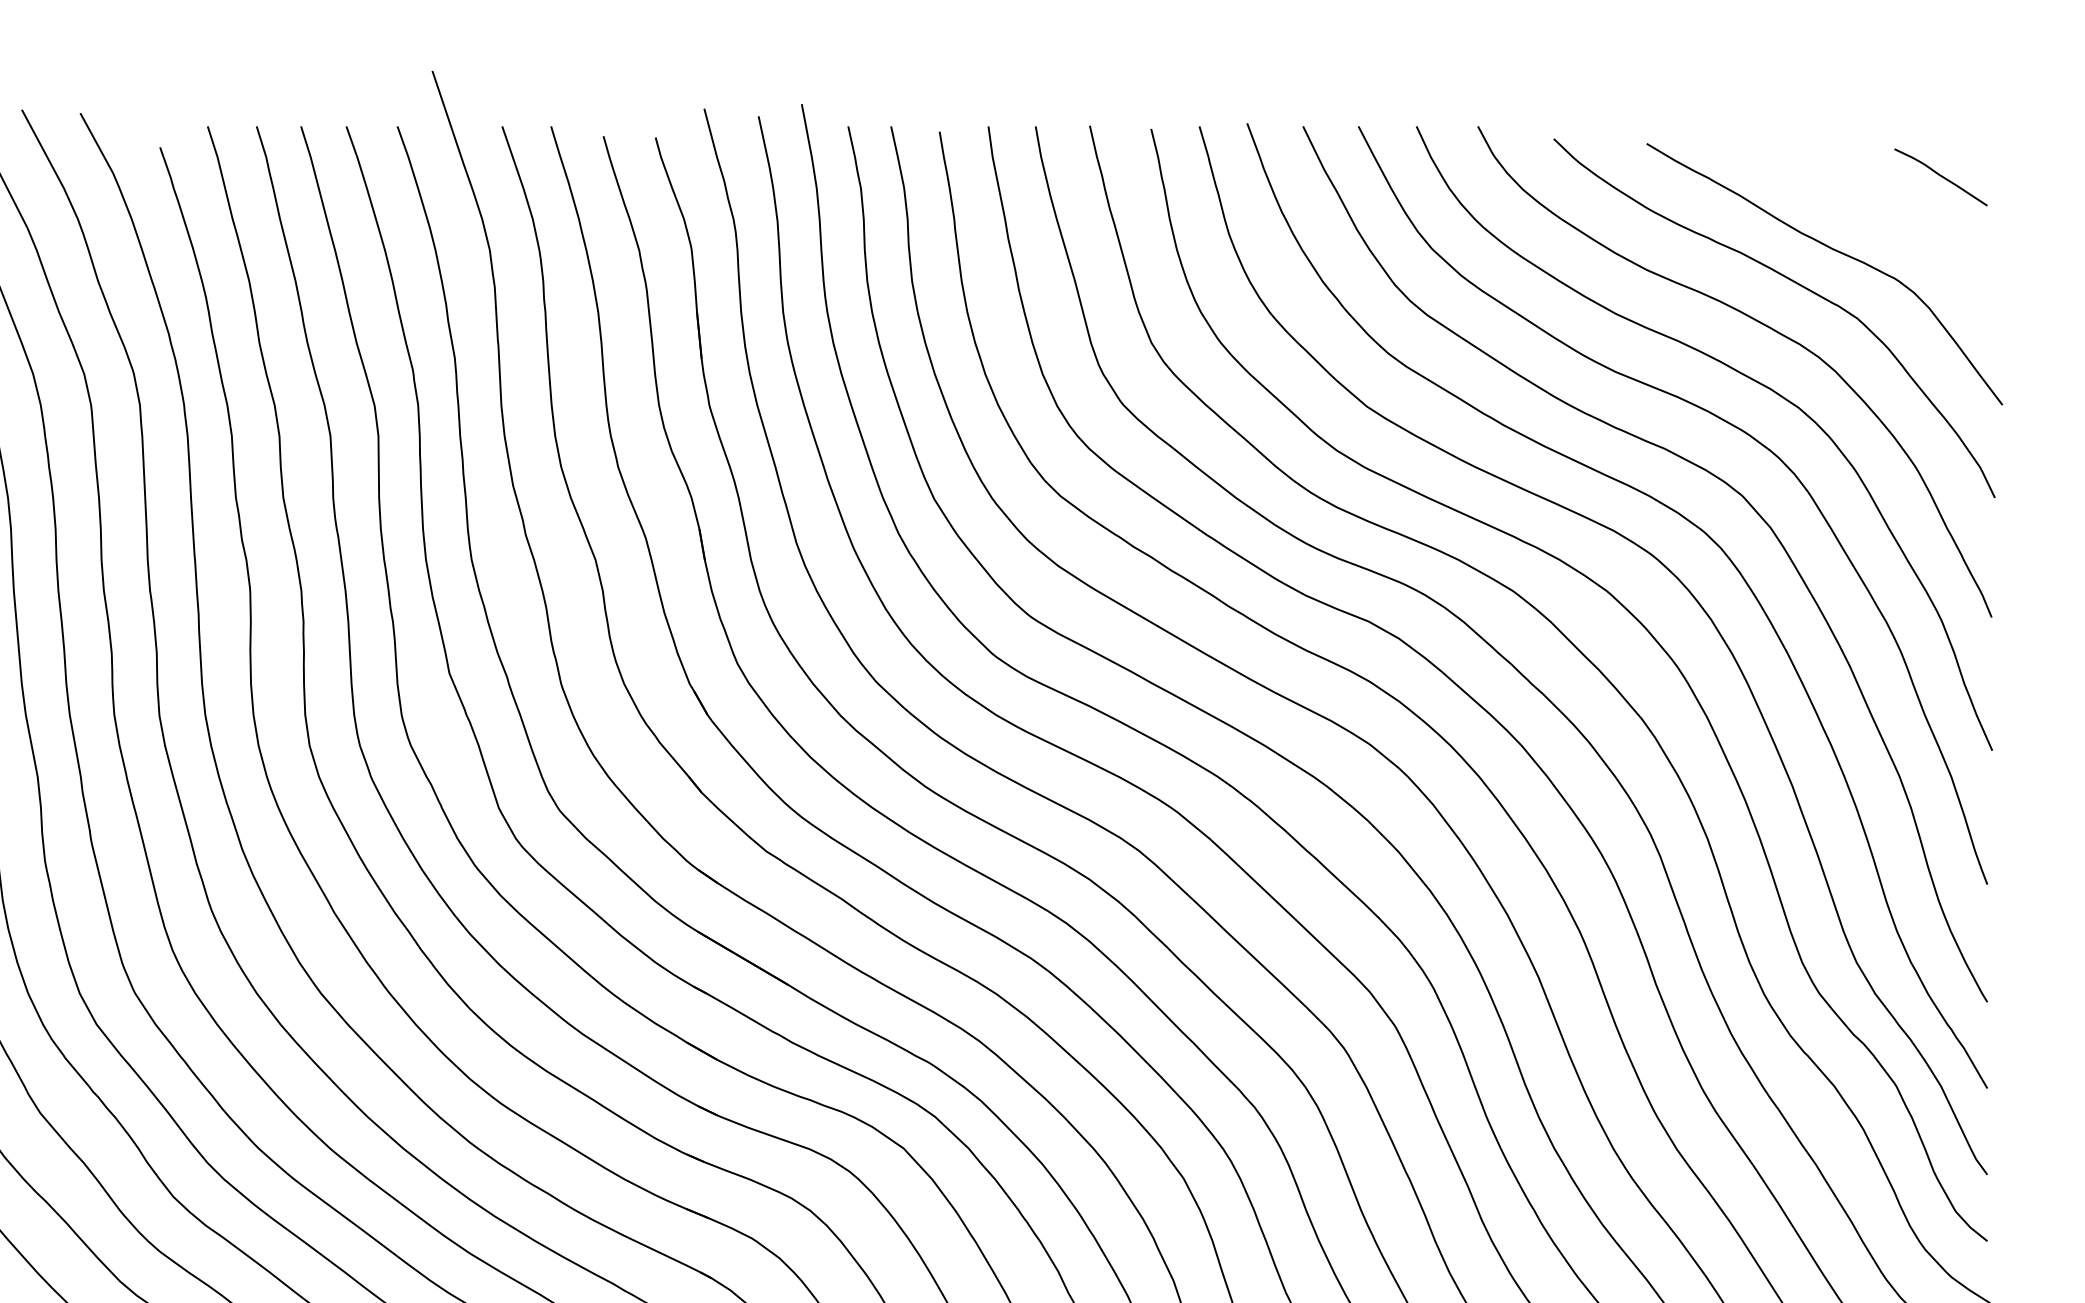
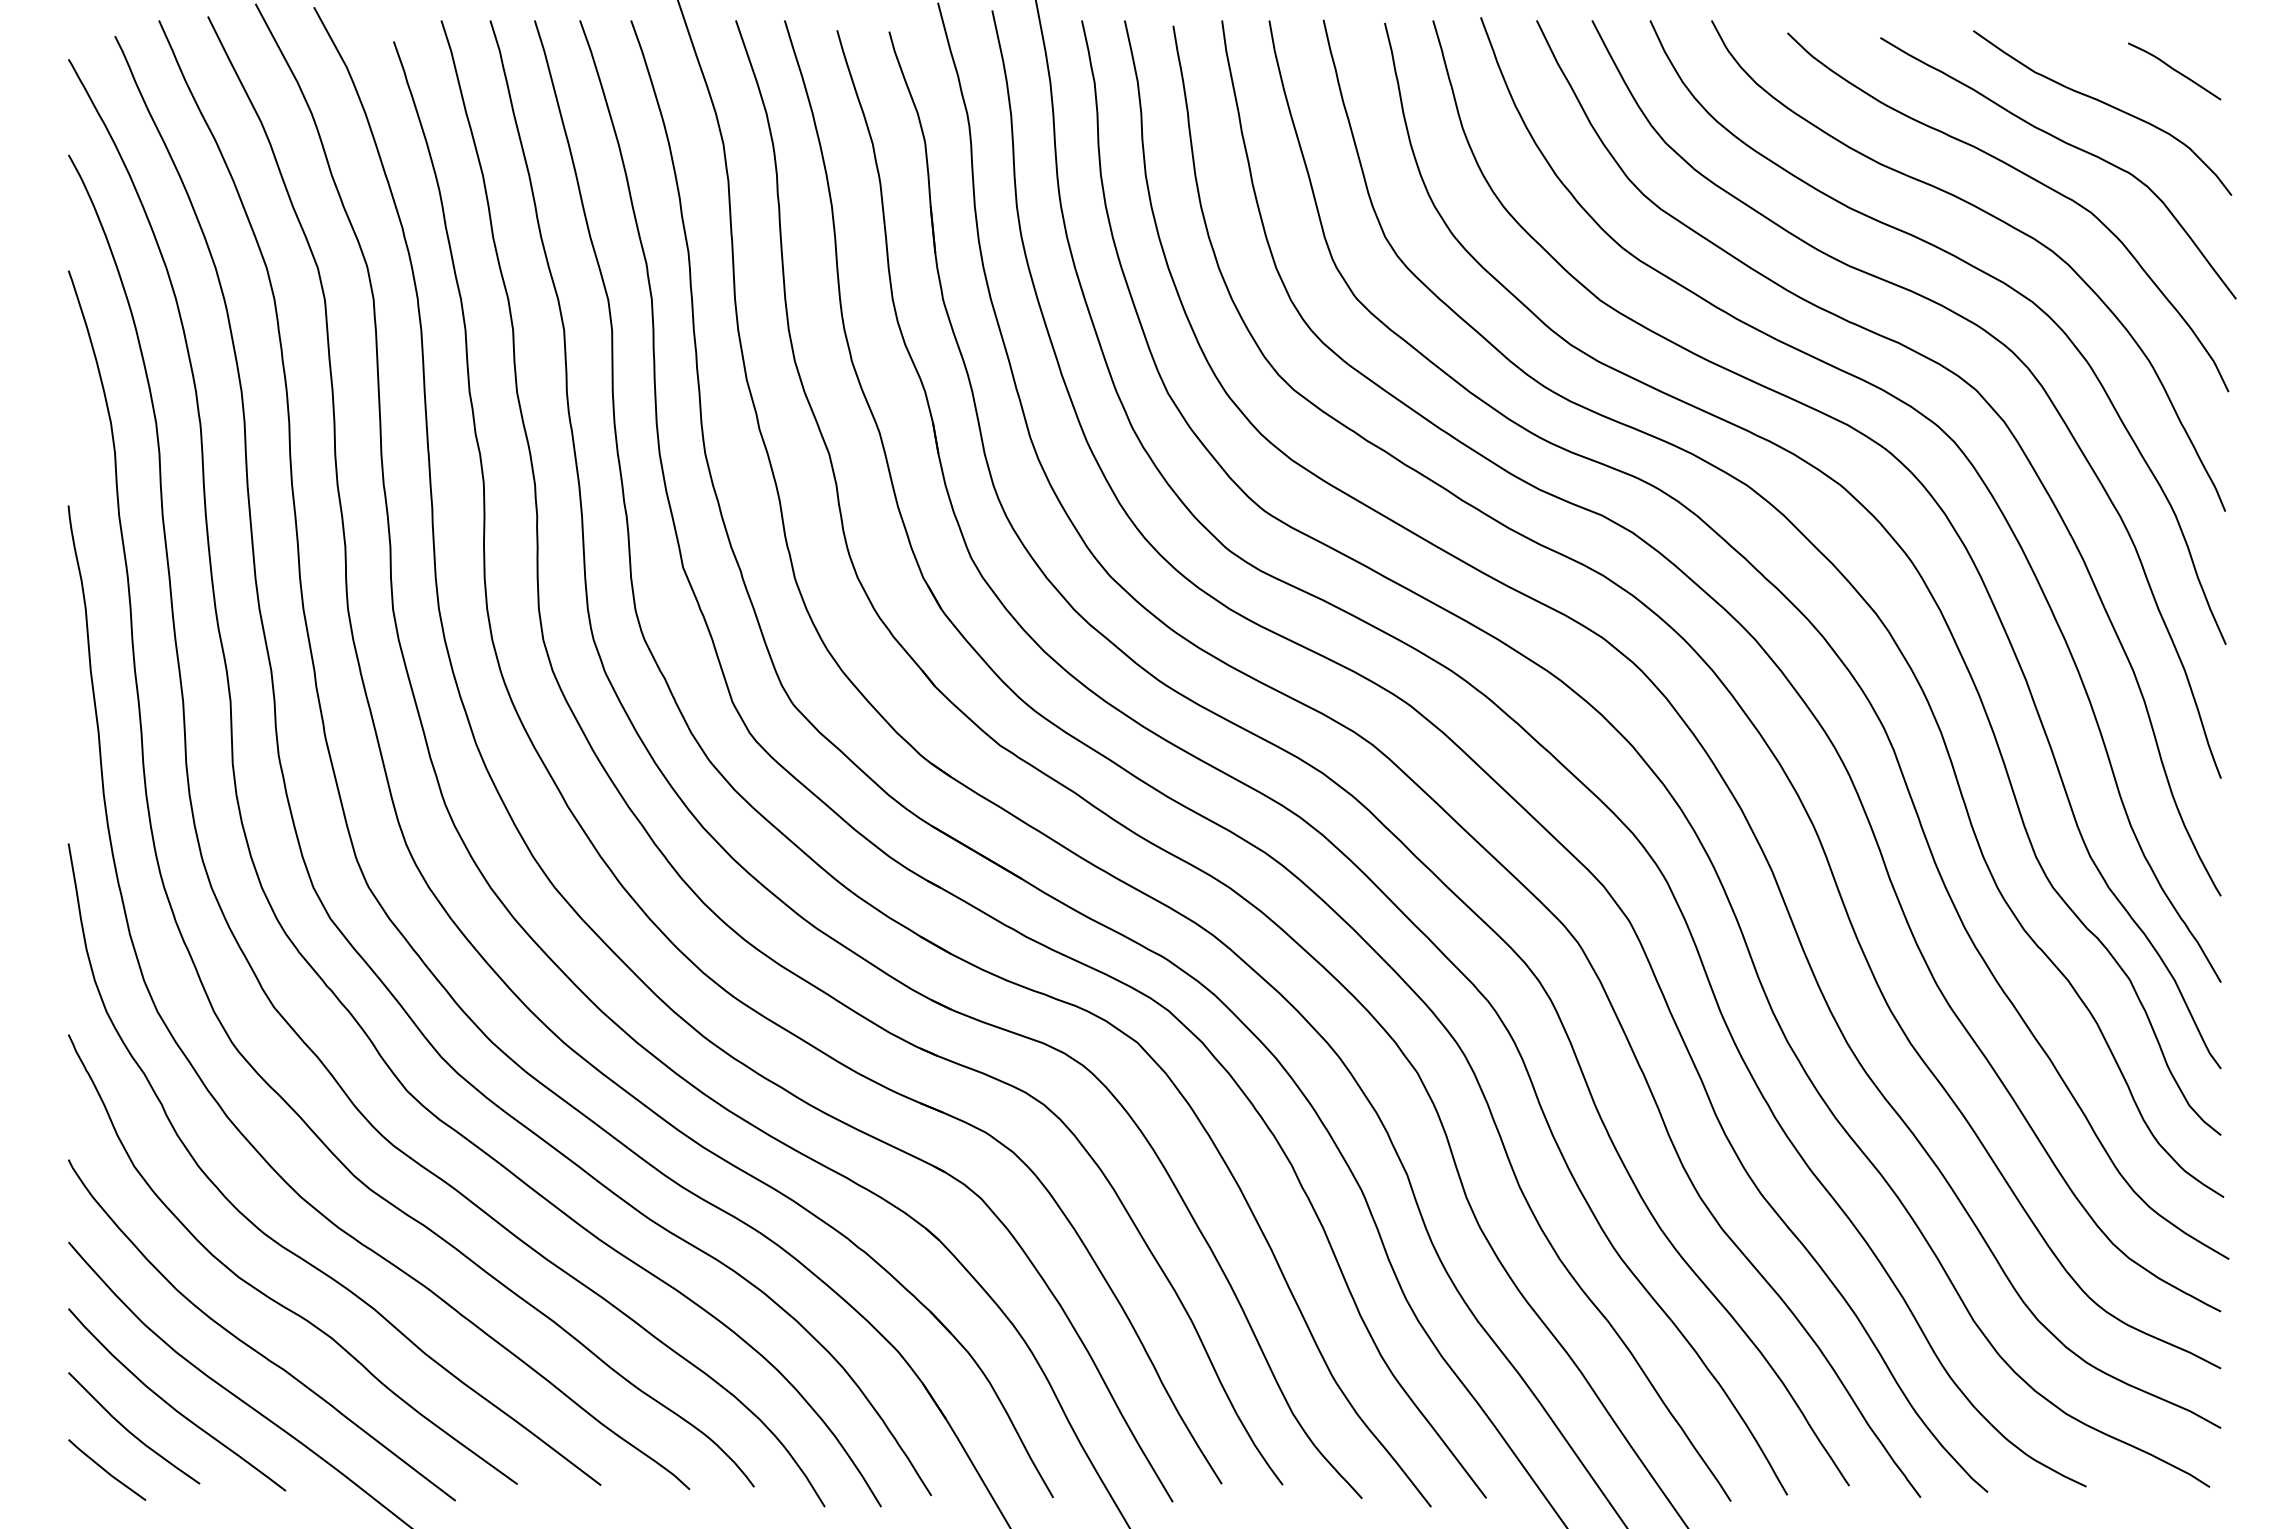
curve: (1870, 210) -> (2104, 104), added

